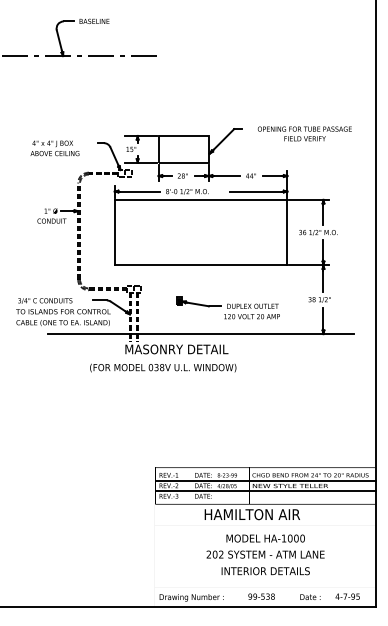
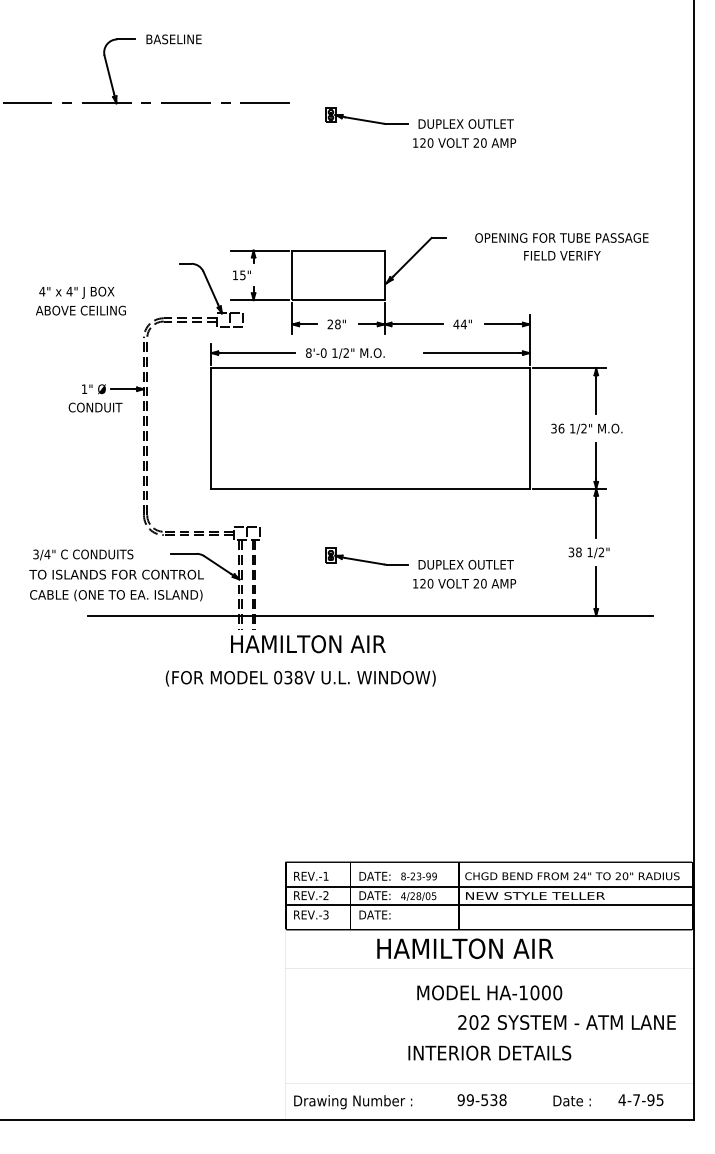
part: (227, 68) -> (419, 126), added
text: (54, 148) -> (79, 301), moved
text: (177, 349) -> (327, 644), MASONRY DETAIL -> HAMILTON AIR
text: (265, 554) -> (566, 1022), moved

